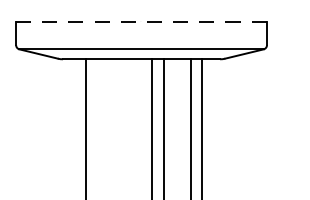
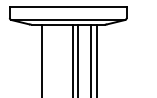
line: (142, 22) -> (68, 7), dashed -> solid

